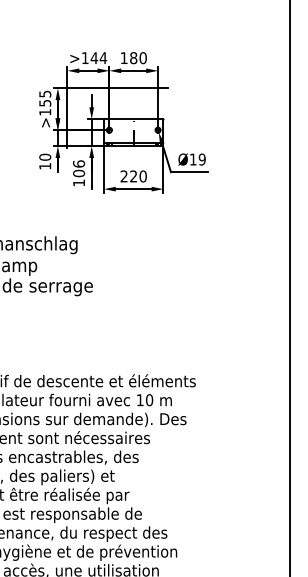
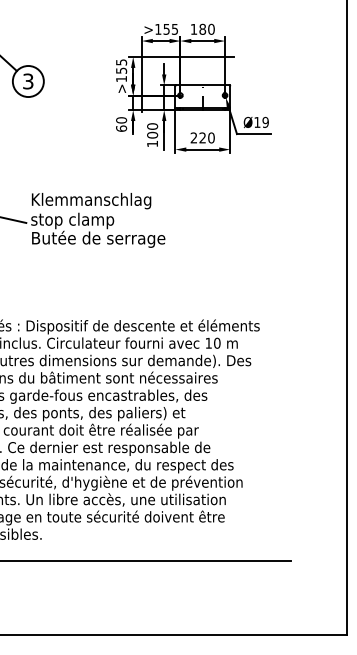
text: (98, 58) -> (170, 29), >144 -> >155
text: (78, 163) -> (152, 126), 106 -> 100
text: (45, 166) -> (121, 128), 10 -> 60

